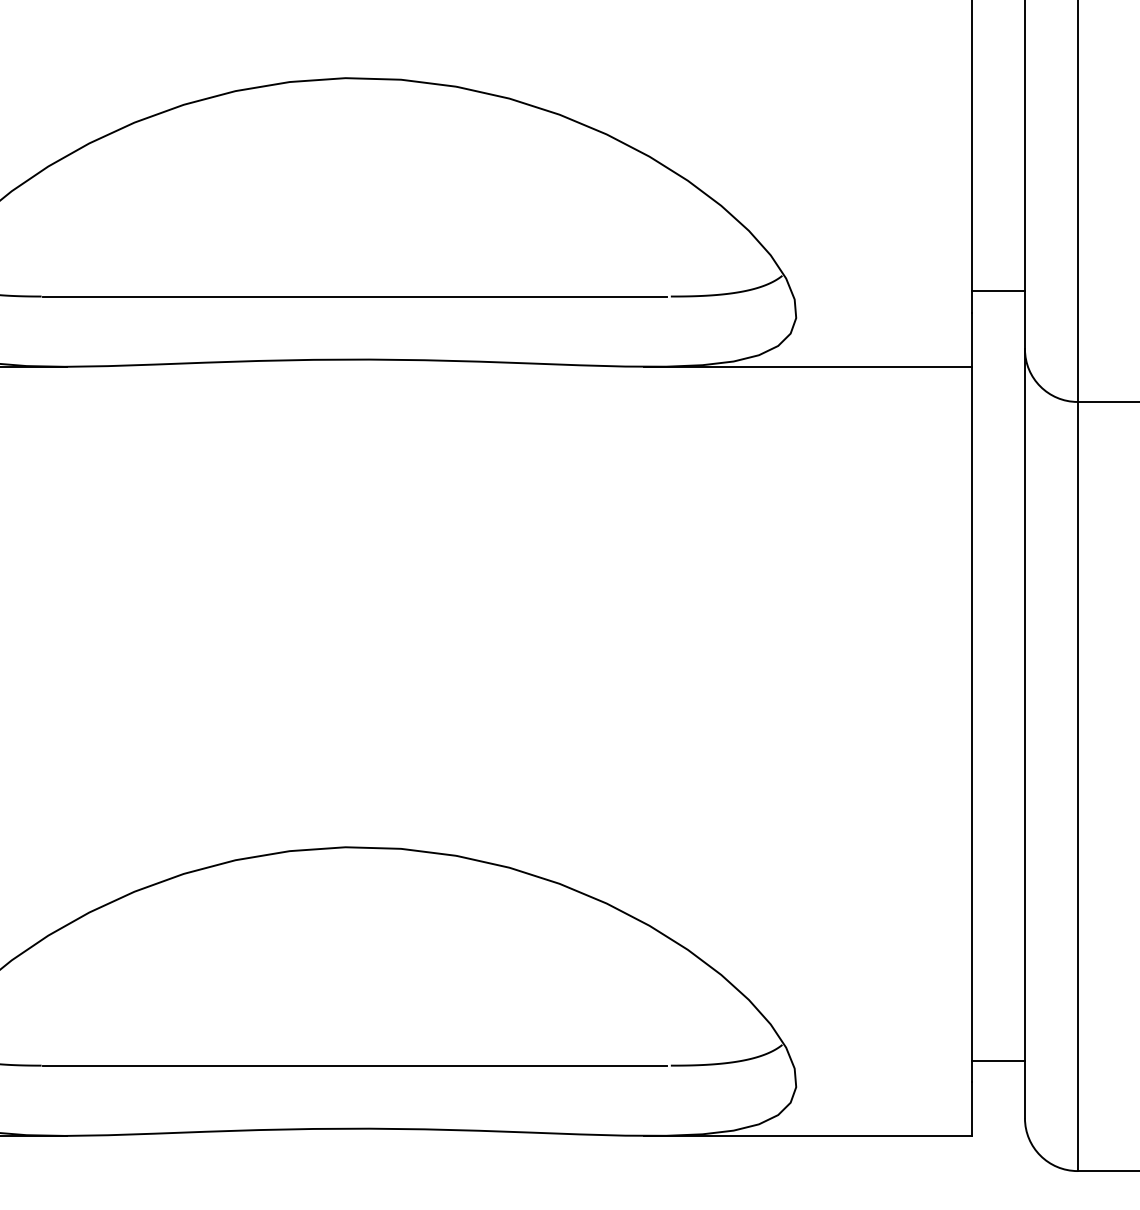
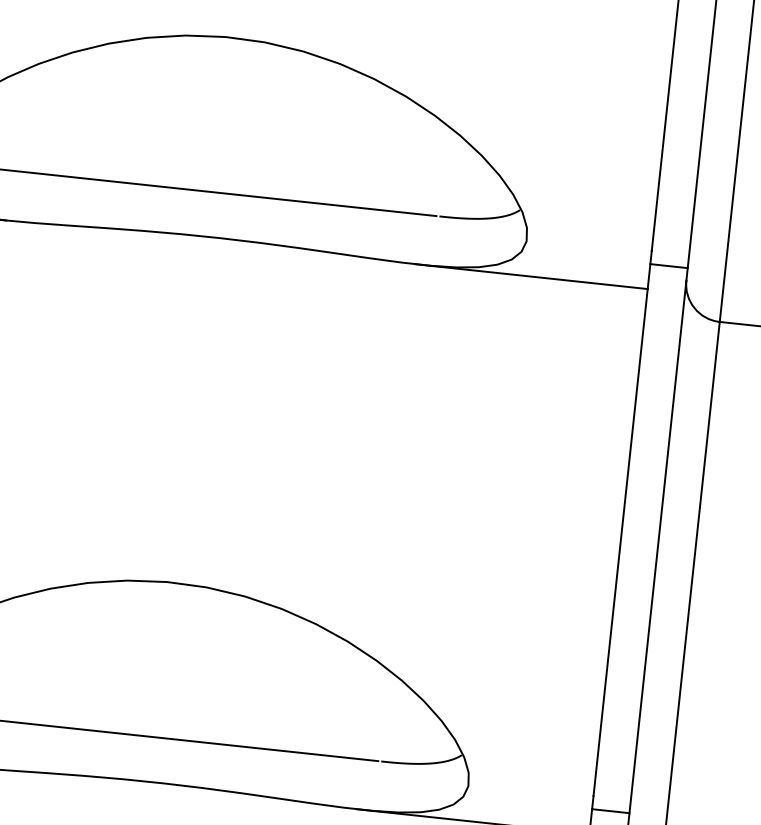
line: (998, 290) -> (668, 266), moved
line: (998, 1060) -> (610, 810), moved

